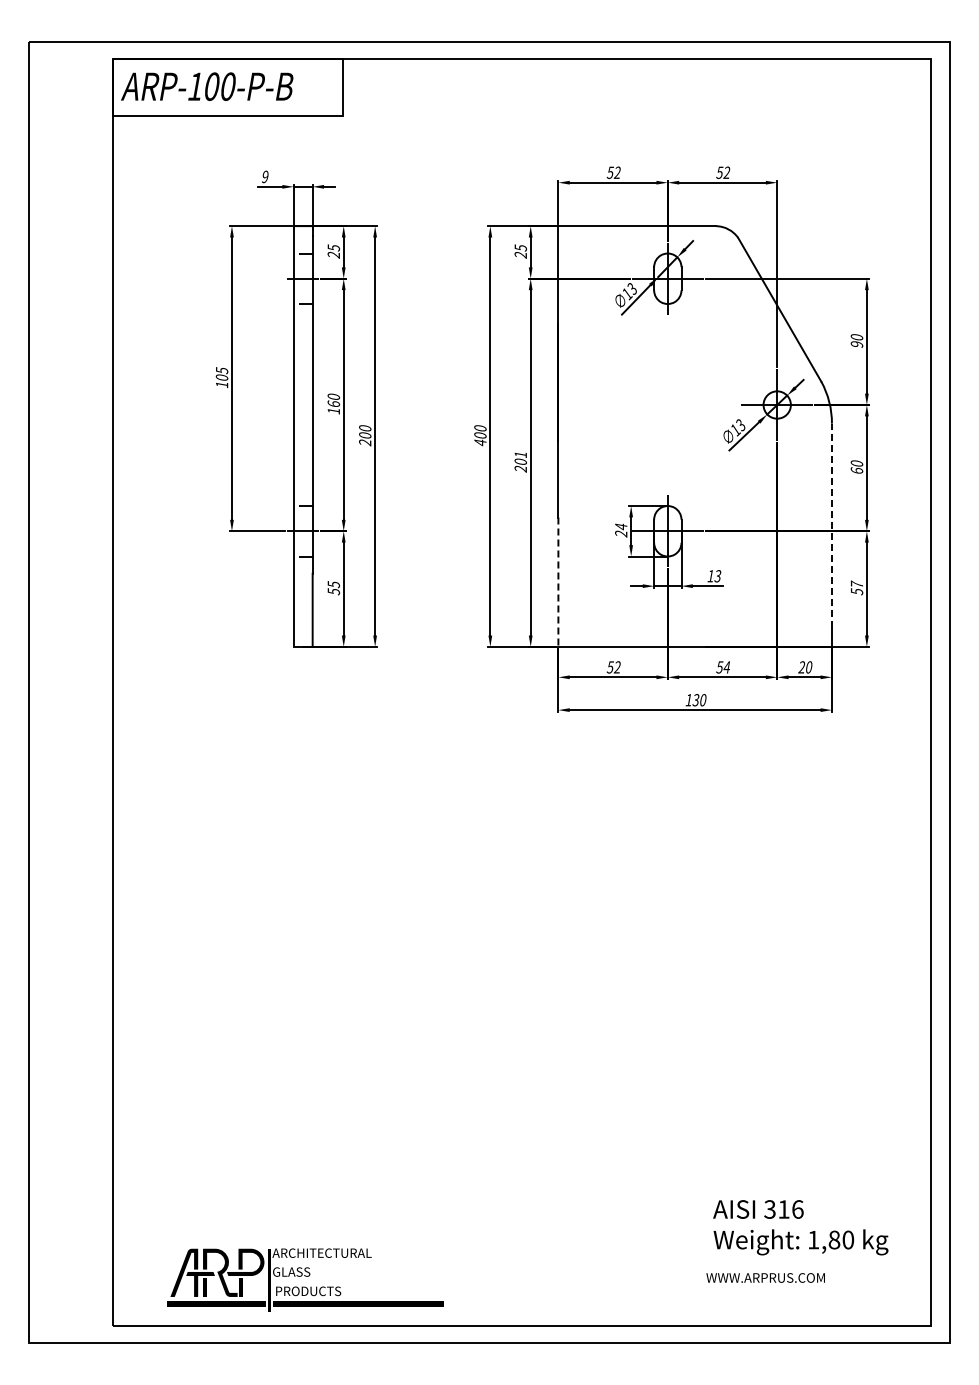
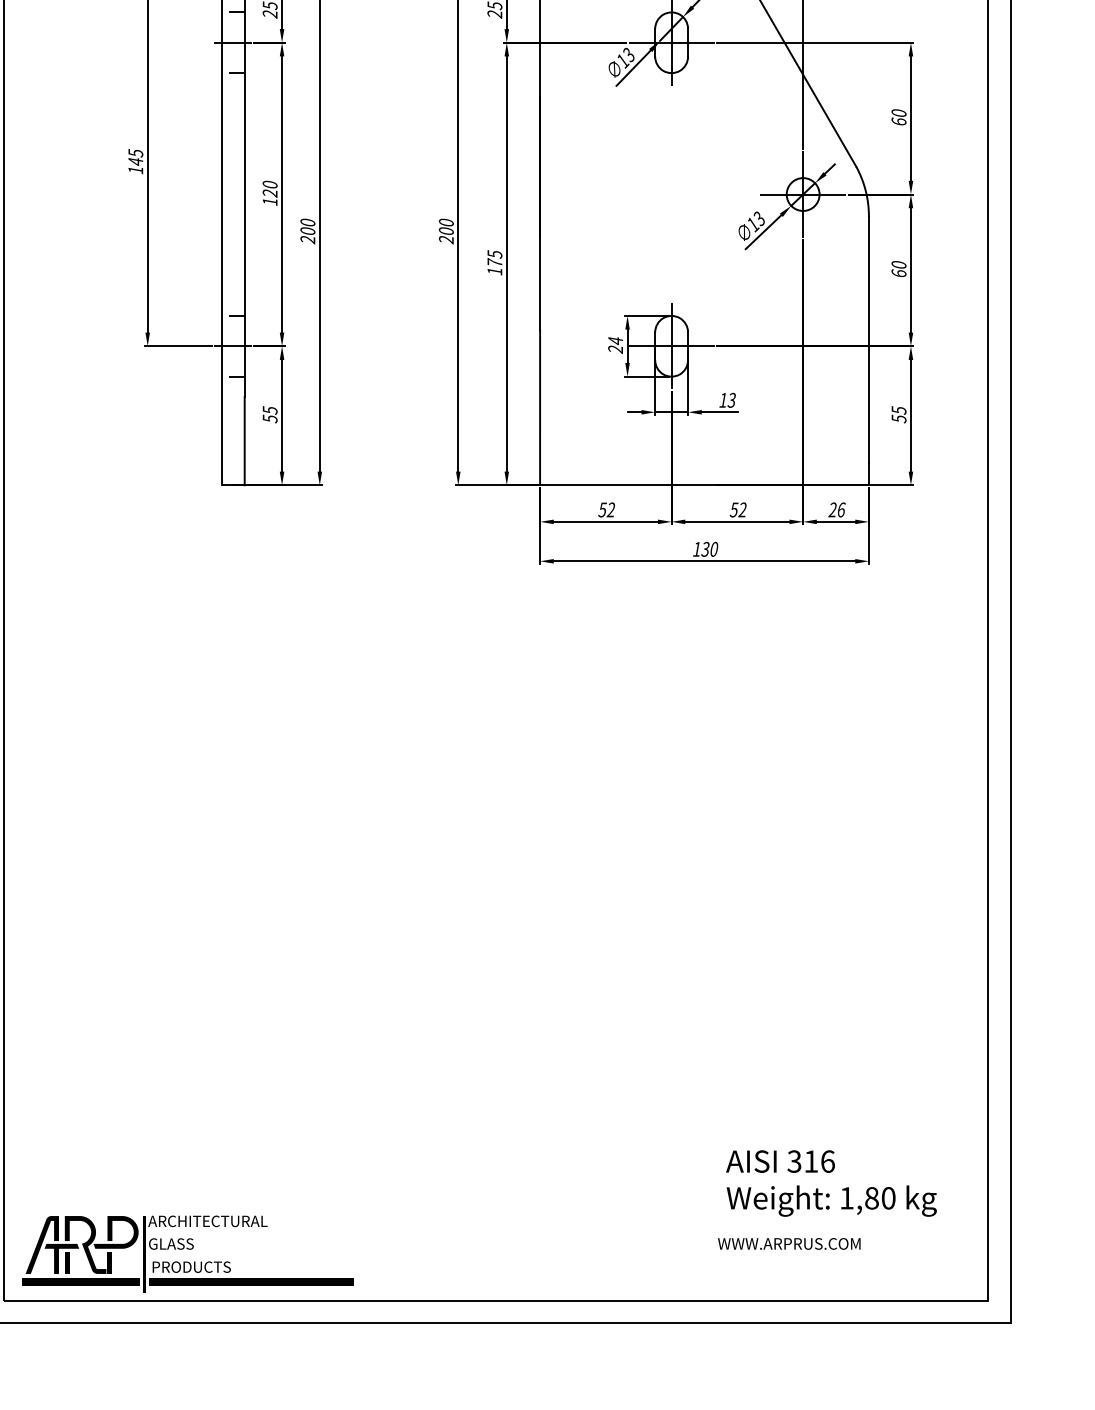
text: (856, 343) -> (898, 120), 90 -> 60
text: (221, 377) -> (135, 161), 105 -> 145
text: (333, 403) -> (269, 192), 160 -> 120
text: (480, 442) -> (446, 239), 400 -> 200
text: (520, 461) -> (494, 262), 201 -> 175
line: (831, 525) -> (868, 339), dashed -> solid
line: (558, 582) -> (540, 407), dashed -> solid
text: (857, 584) -> (899, 410), 57 -> 55
text: (726, 667) -> (742, 510), 54 -> 52
text: (809, 667) -> (841, 510), 20 -> 26
text: (304, 1279) -> (186, 1252), moved

